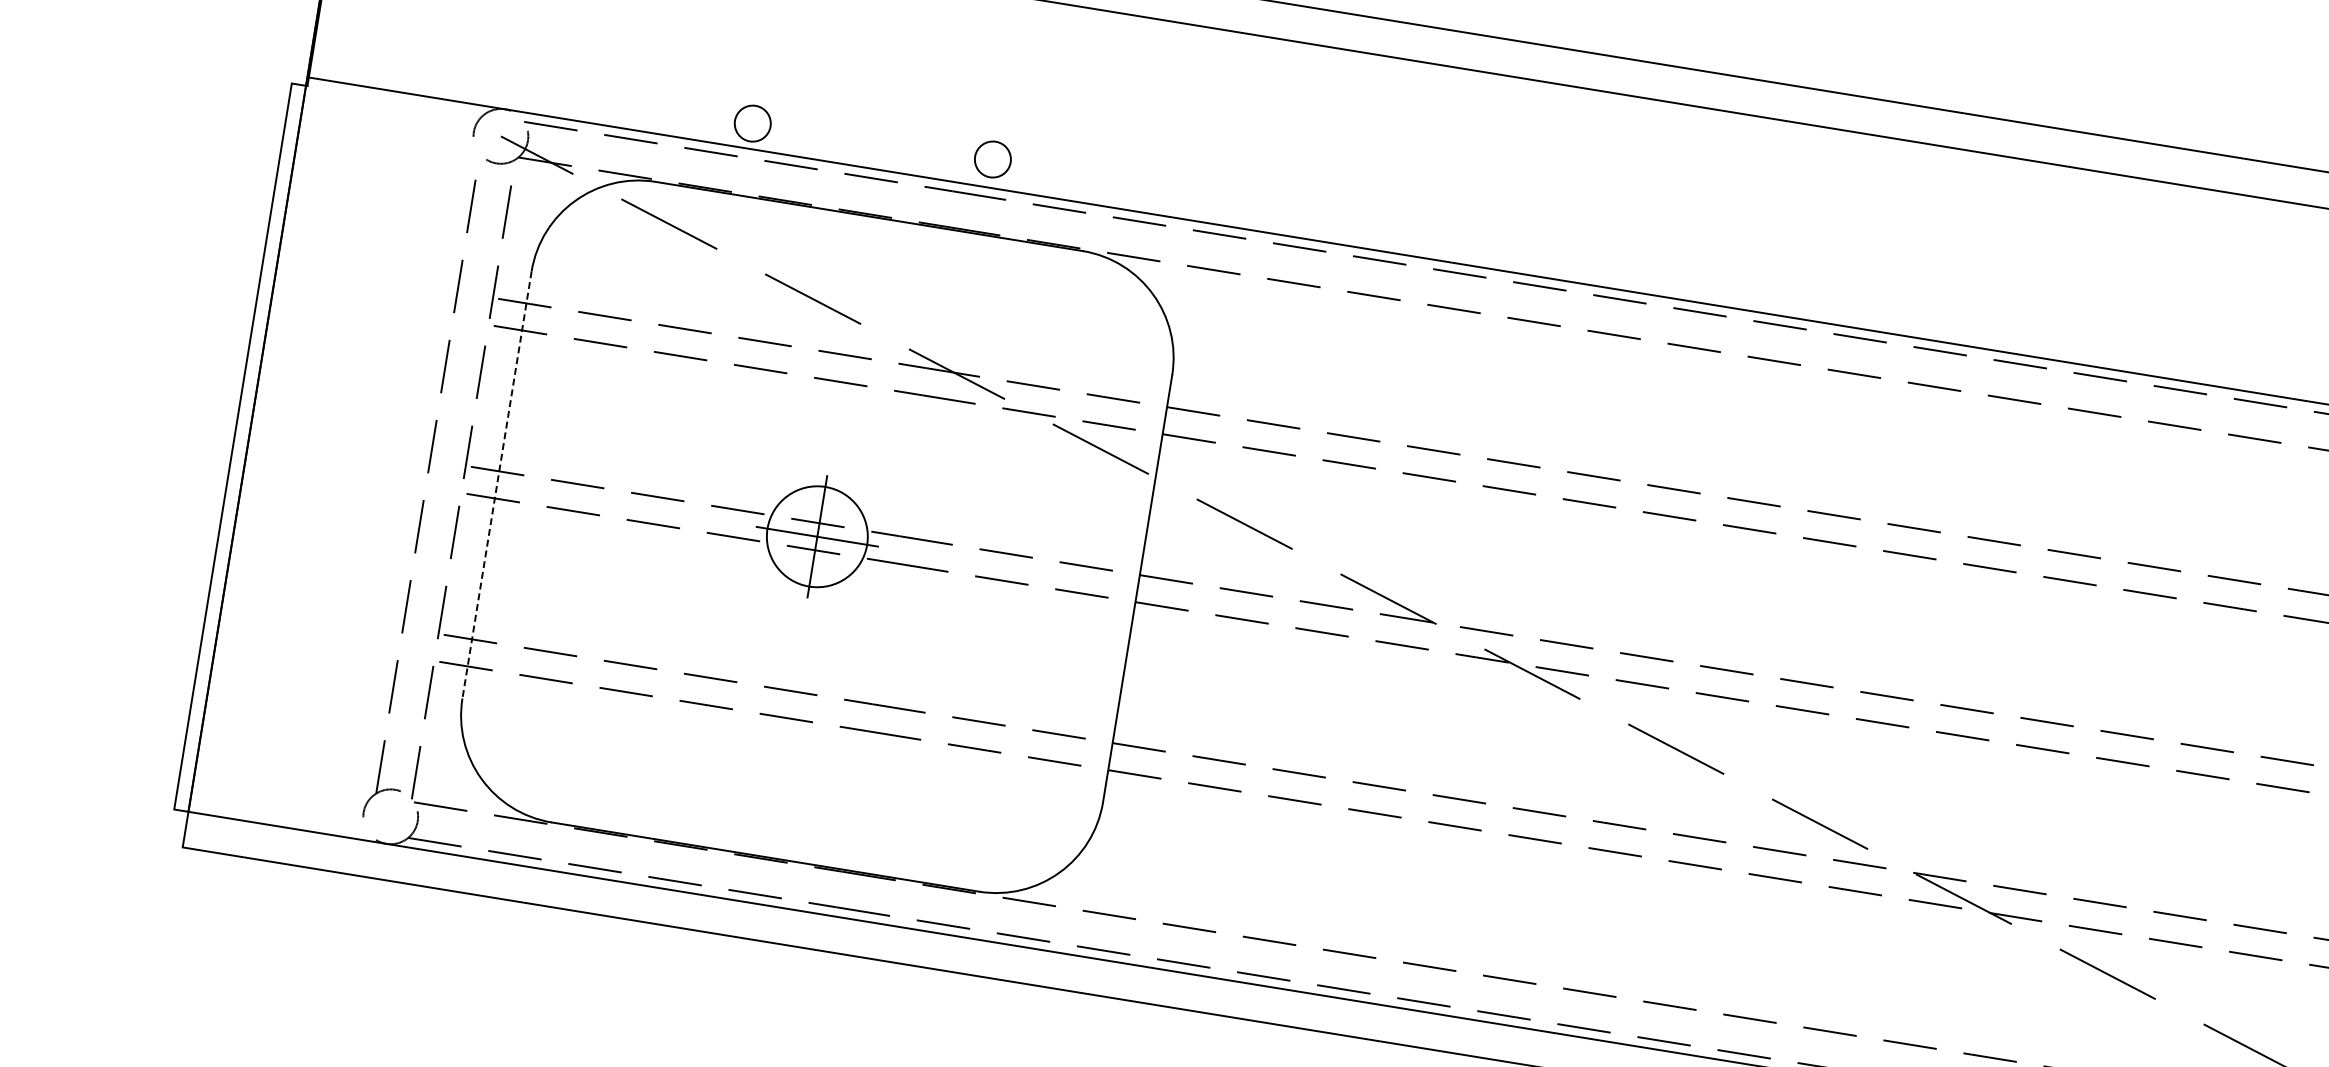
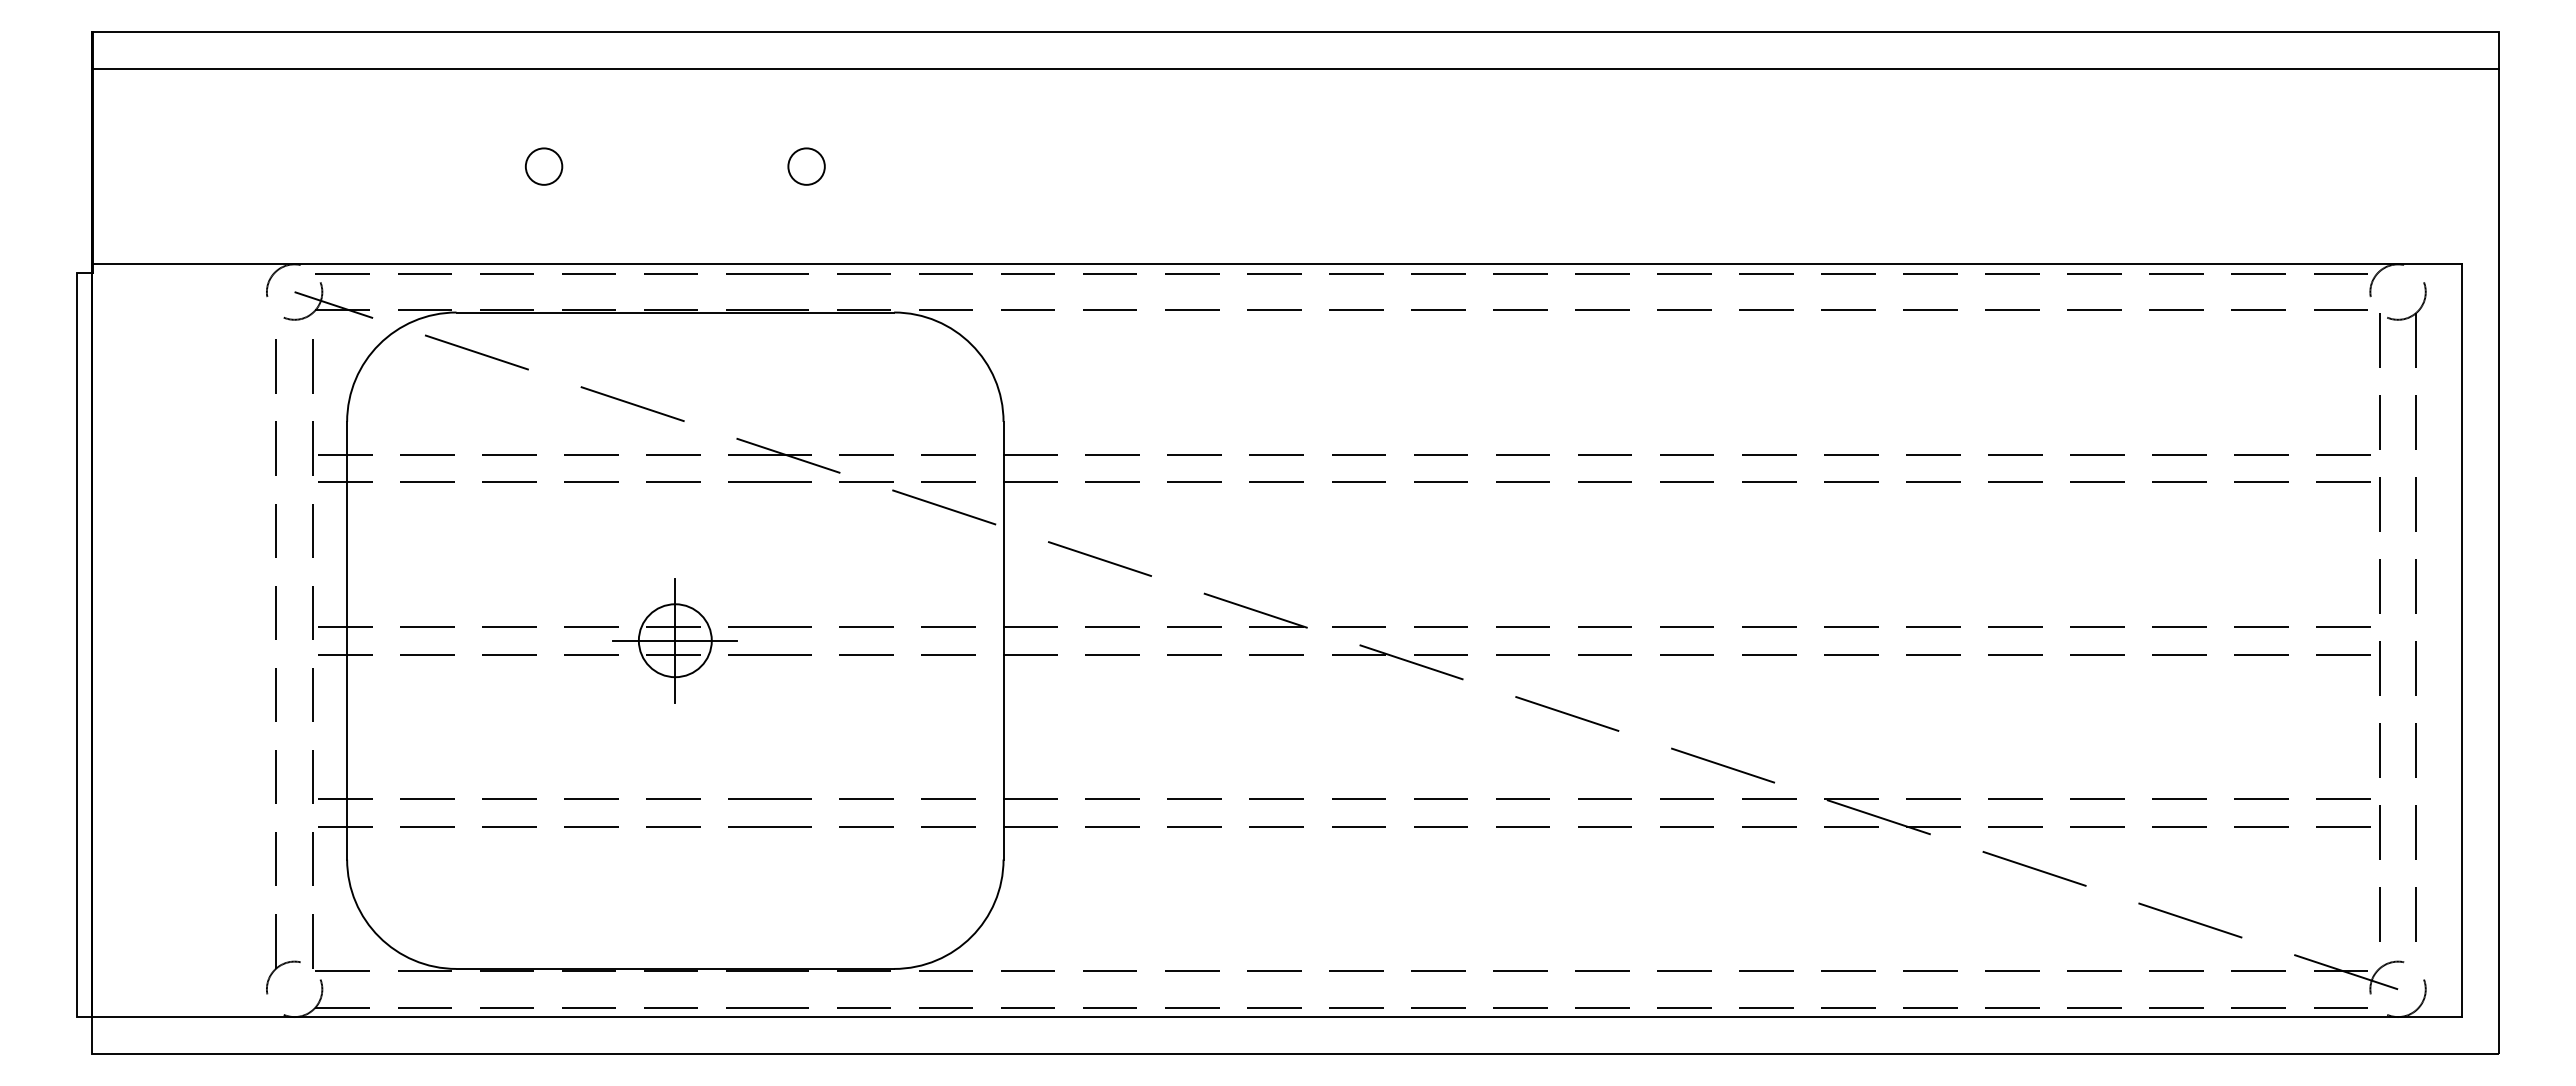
circle: (752, 123) -> (543, 166), moved
circle: (992, 159) -> (806, 166), moved
line: (497, 484) -> (347, 640), dashed -> solid
circle: (816, 536) -> (674, 640), size x0.71

